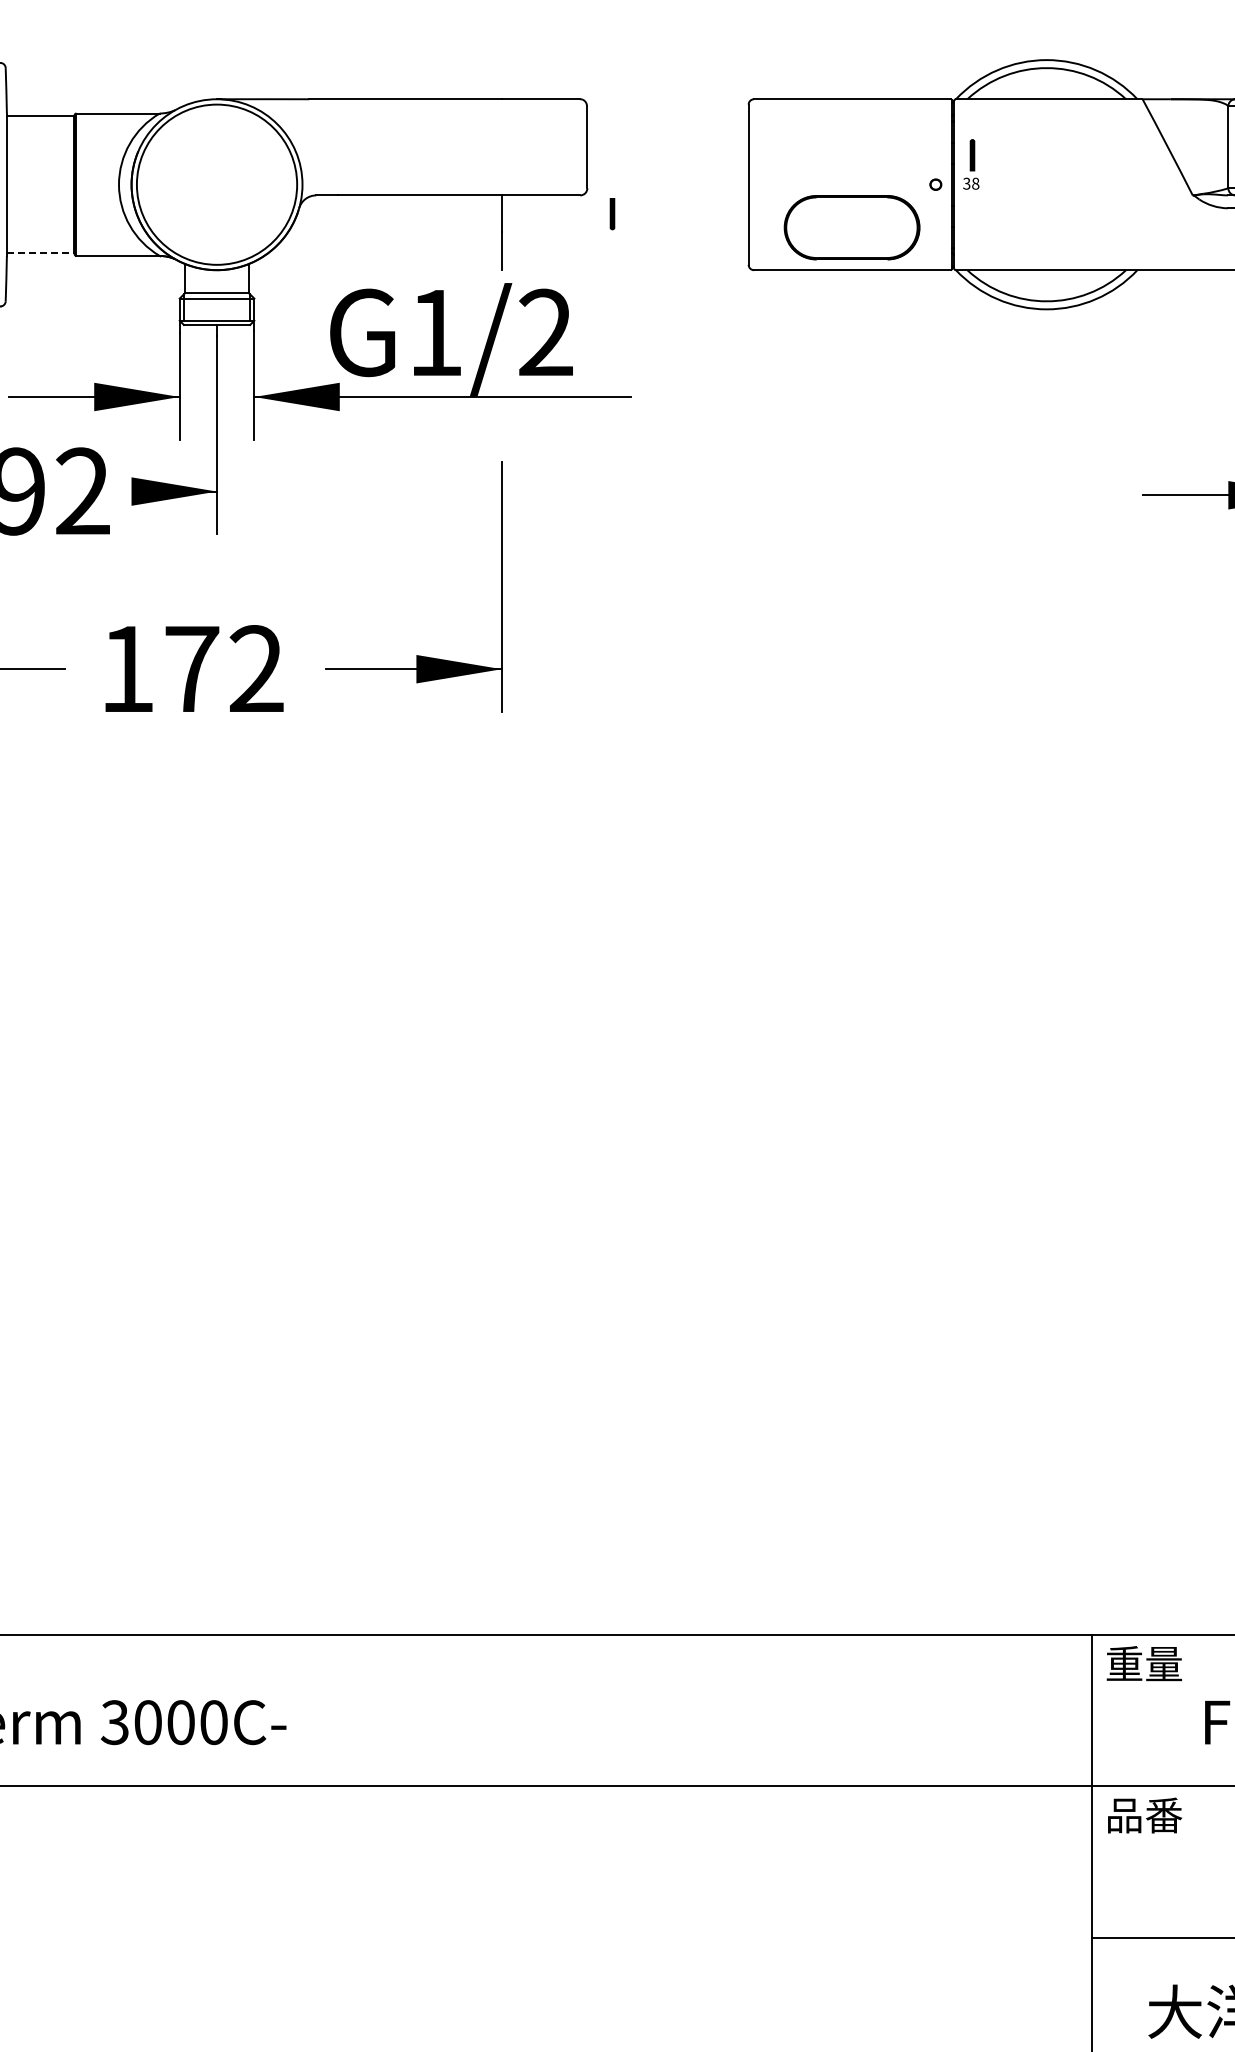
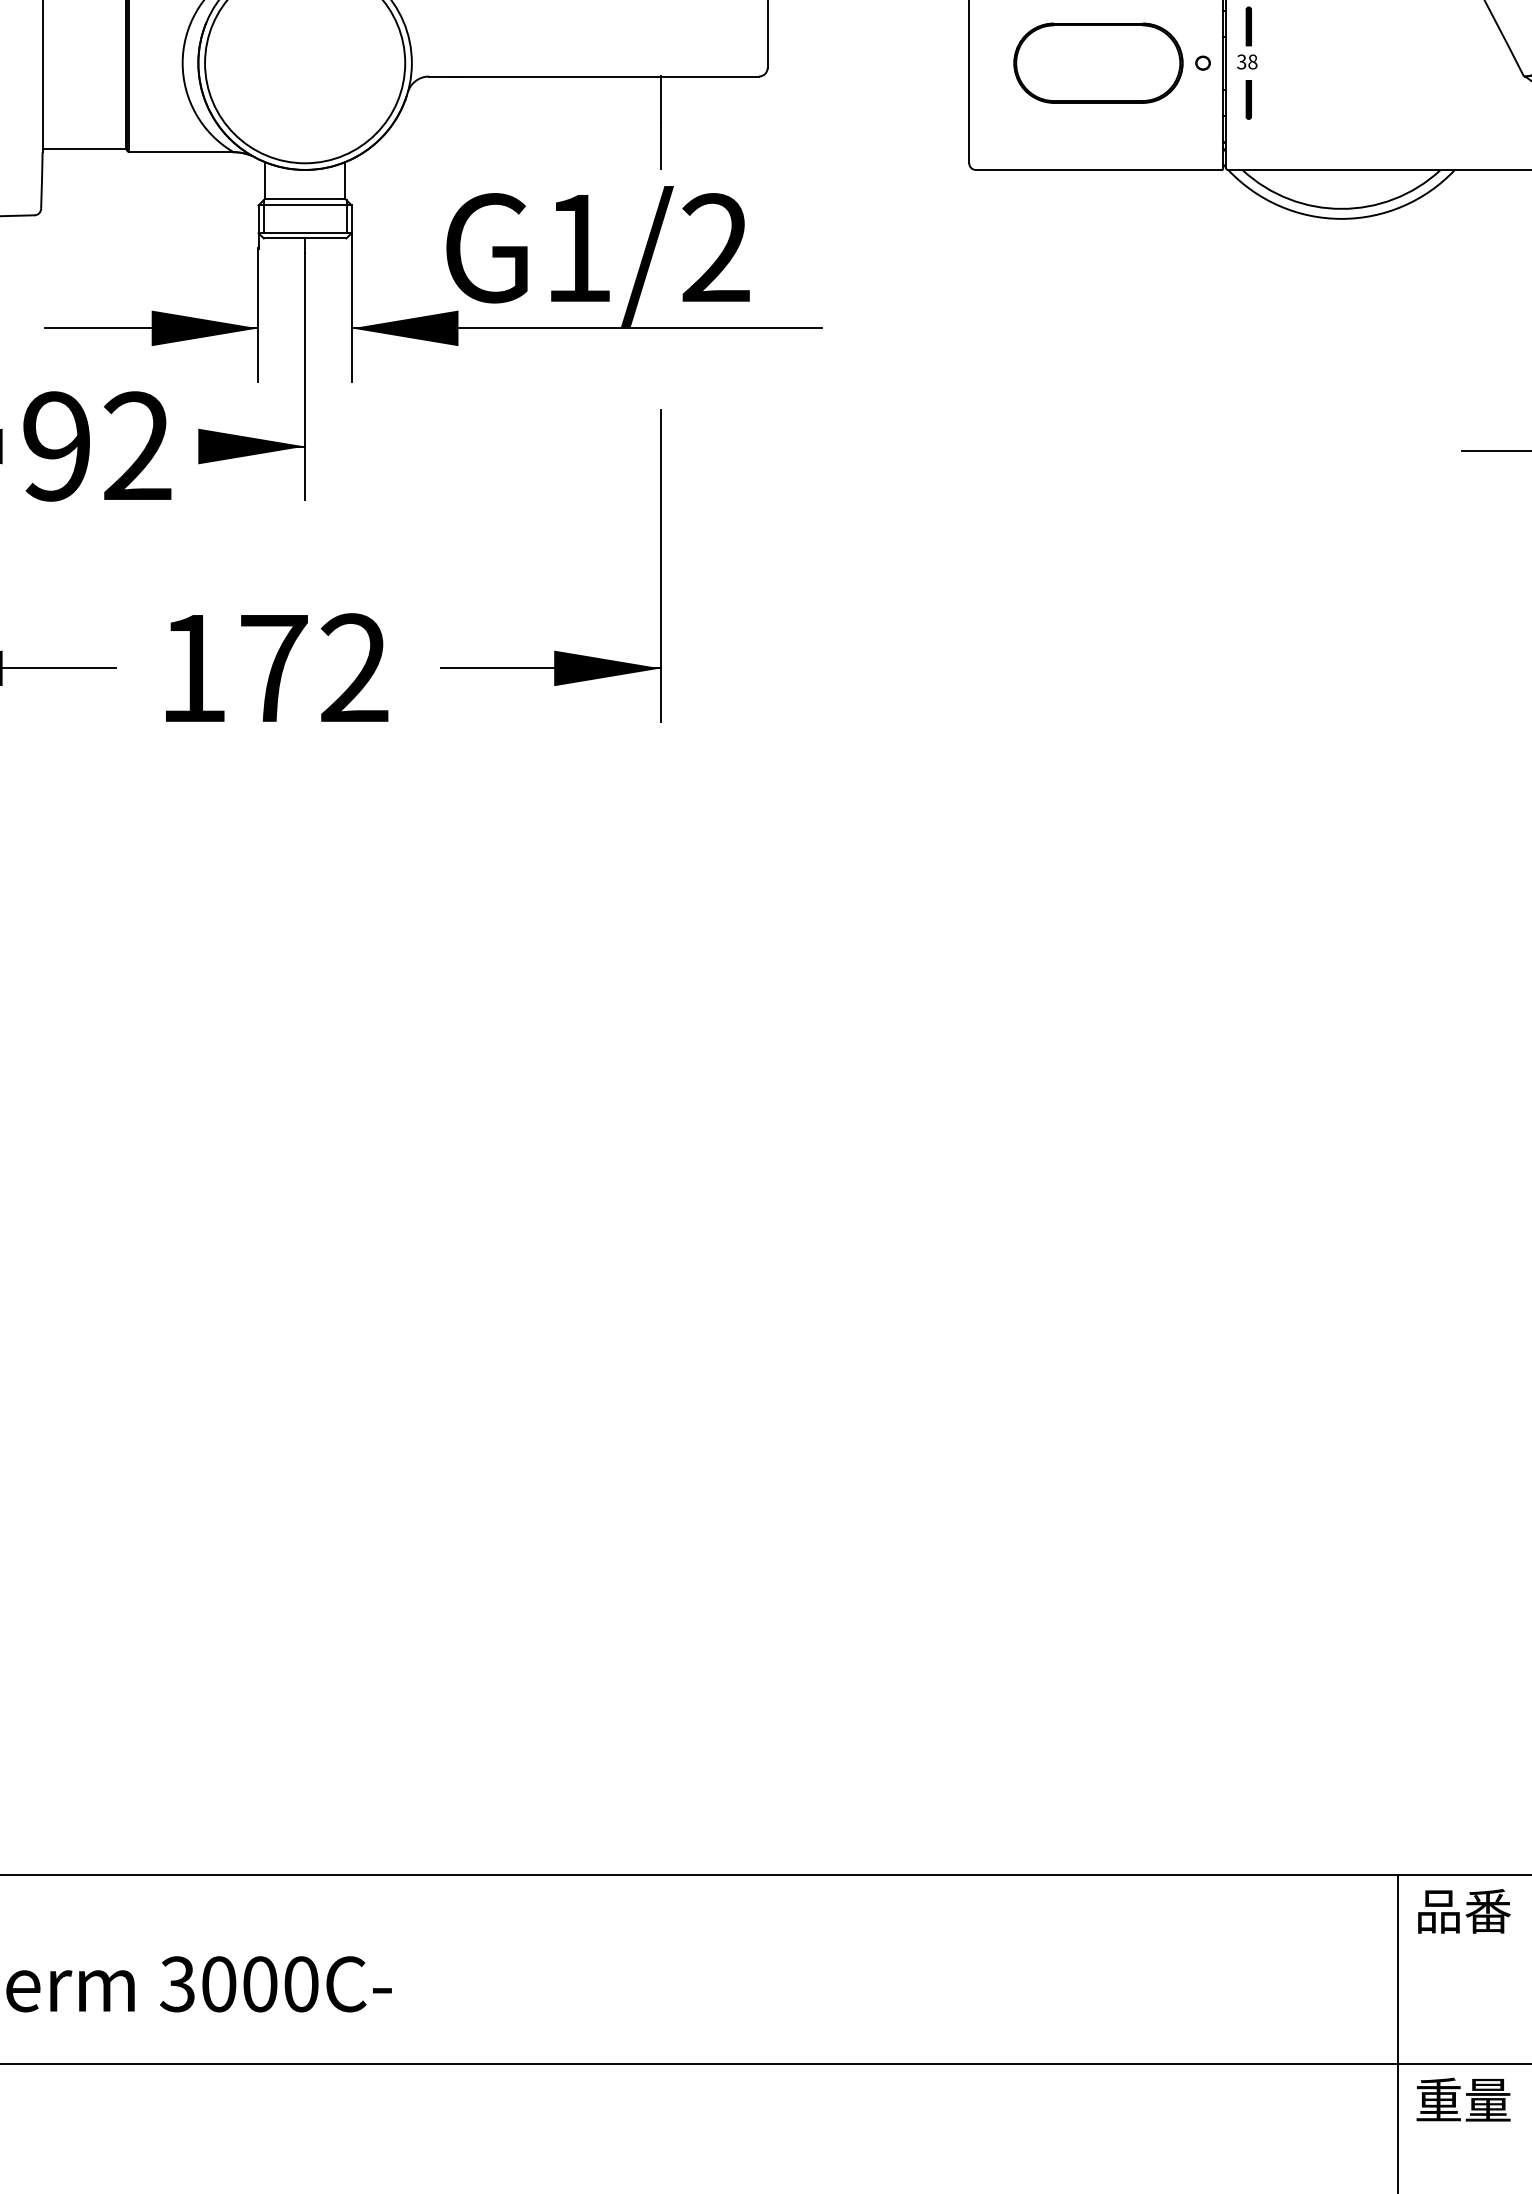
part: (612, 214) -> (1248, 100), moved
part: (851, 227) -> (1097, 62), moved
line: (40, 253) -> (84, 149), dashed -> solid
text: (1144, 1664) -> (1463, 1911), 重量 -> 品番
text: (1144, 1815) -> (1463, 2100), 品番 -> 重量

